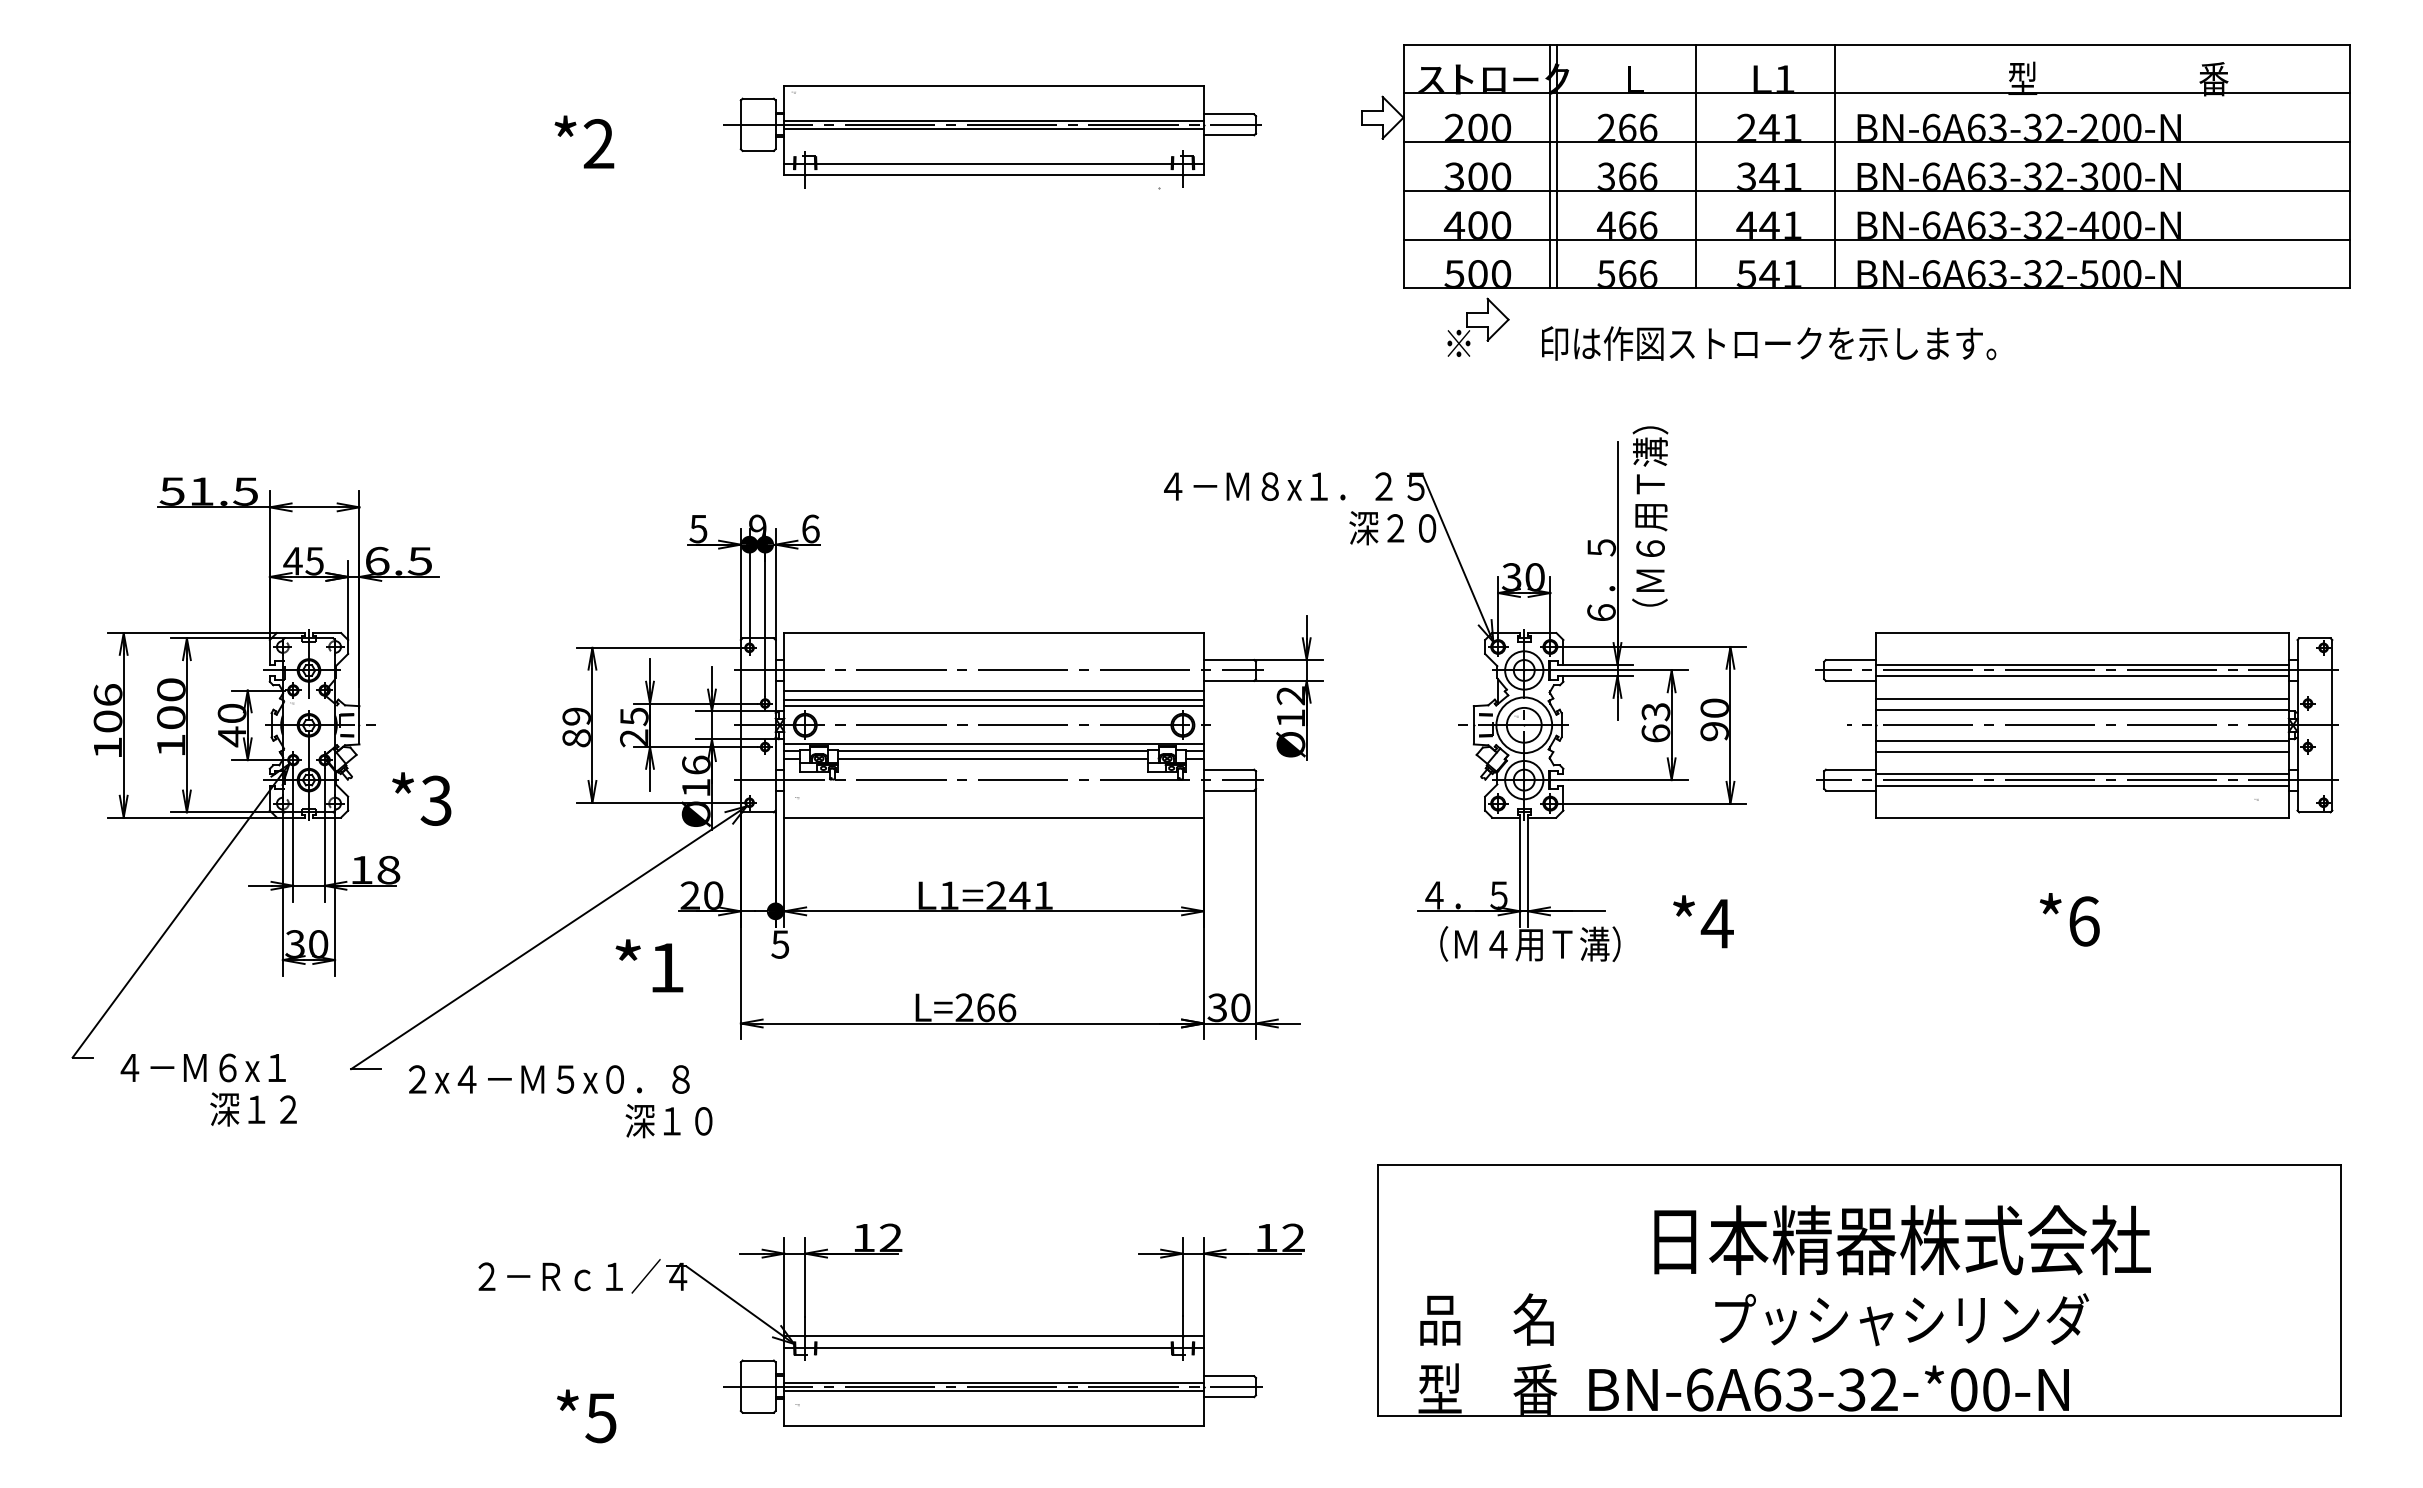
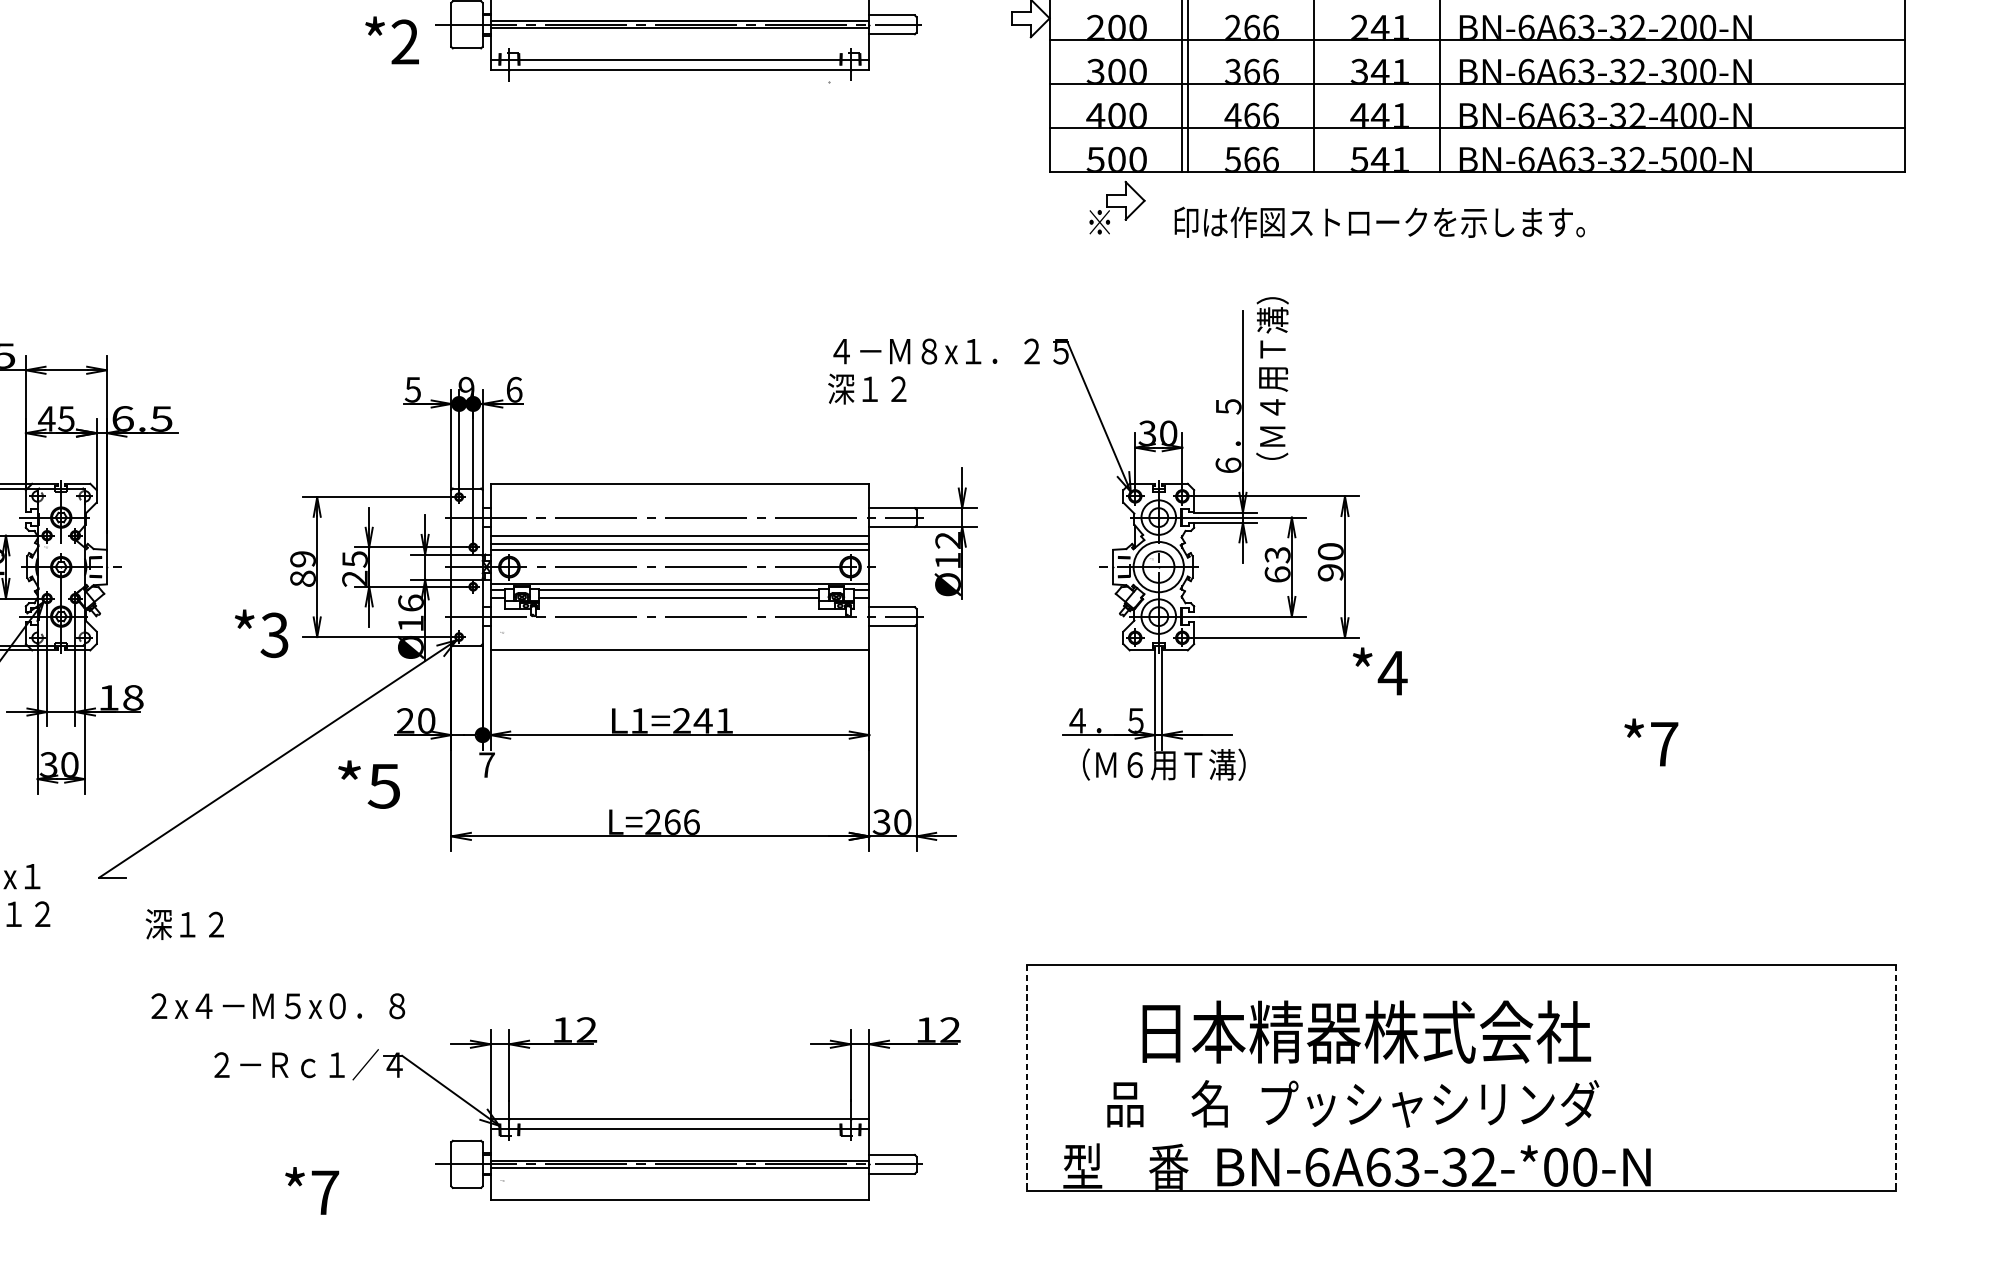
text: (584, 141) -> (392, 39), moved
text: (1297, 528) -> (953, 389), 深２０ -> 深１２
text: (1650, 548) -> (1272, 407), （Ｍ６用Ｔ溝） -> （Ｍ４用Ｔ溝）
part: (2076, 725) -> (1657, 567), removed
text: (421, 798) -> (261, 633), moved
text: (1703, 921) -> (1380, 671), moved
text: (2084, 921) -> (1664, 744), *6 -> *7
text: (780, 944) -> (487, 765), 5 -> 7
text: (1498, 944) -> (1135, 765), （Ｍ４用Ｔ溝） -> （Ｍ６用Ｔ溝）
text: (666, 968) -> (384, 786), *1 -> *5
text: (549, 1079) -> (278, 1006), moved
text: (557, 1121) -> (285, 924), 深１０ -> 深１２
text: (1902, 1240) -> (1366, 1032), moved
line: (1377, 1291) -> (1026, 1078), solid -> dashed
line: (2340, 1291) -> (1895, 1078), solid -> dashed
text: (1486, 1319) -> (1167, 1103), moved
text: (1902, 1319) -> (1430, 1103), moved
text: (600, 1418) -> (324, 1193), *5 -> *7

